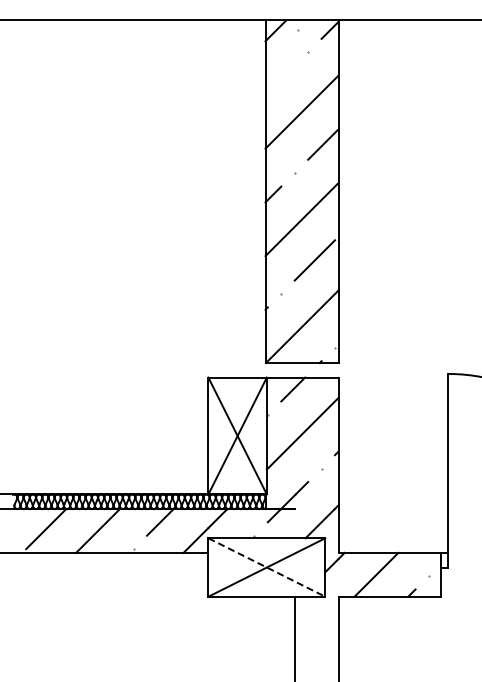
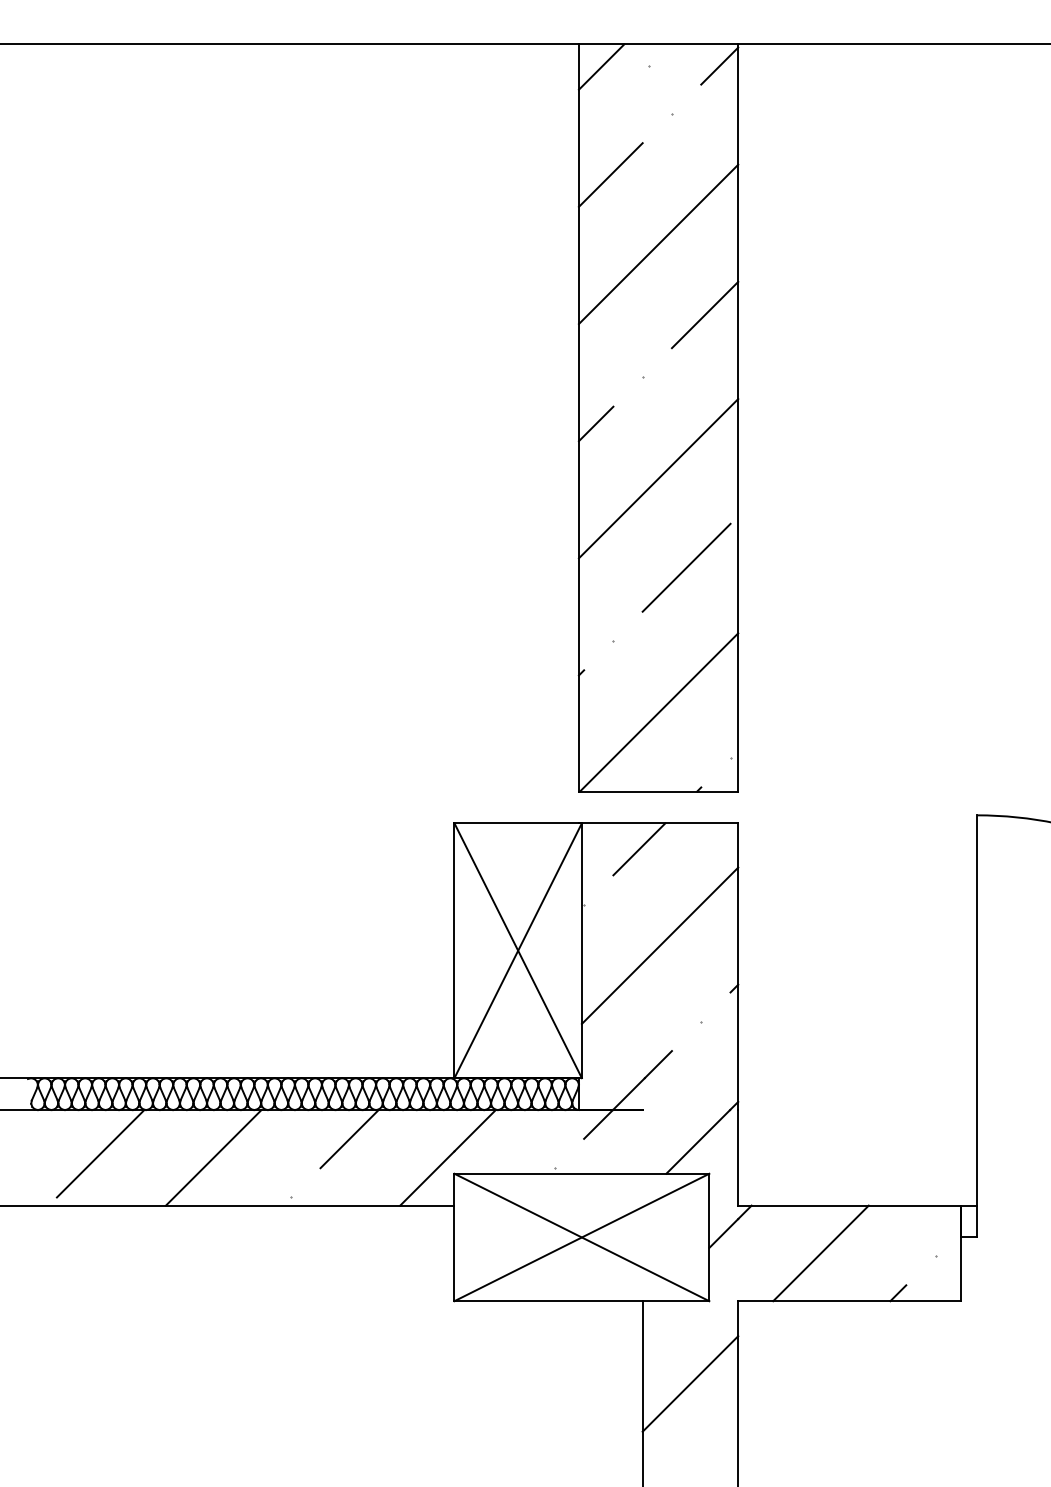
line: (279, 79) -> (609, 173), added
line: (267, 567) -> (583, 1237), dashed -> solid
line: (316, 634) -> (690, 1383), added

